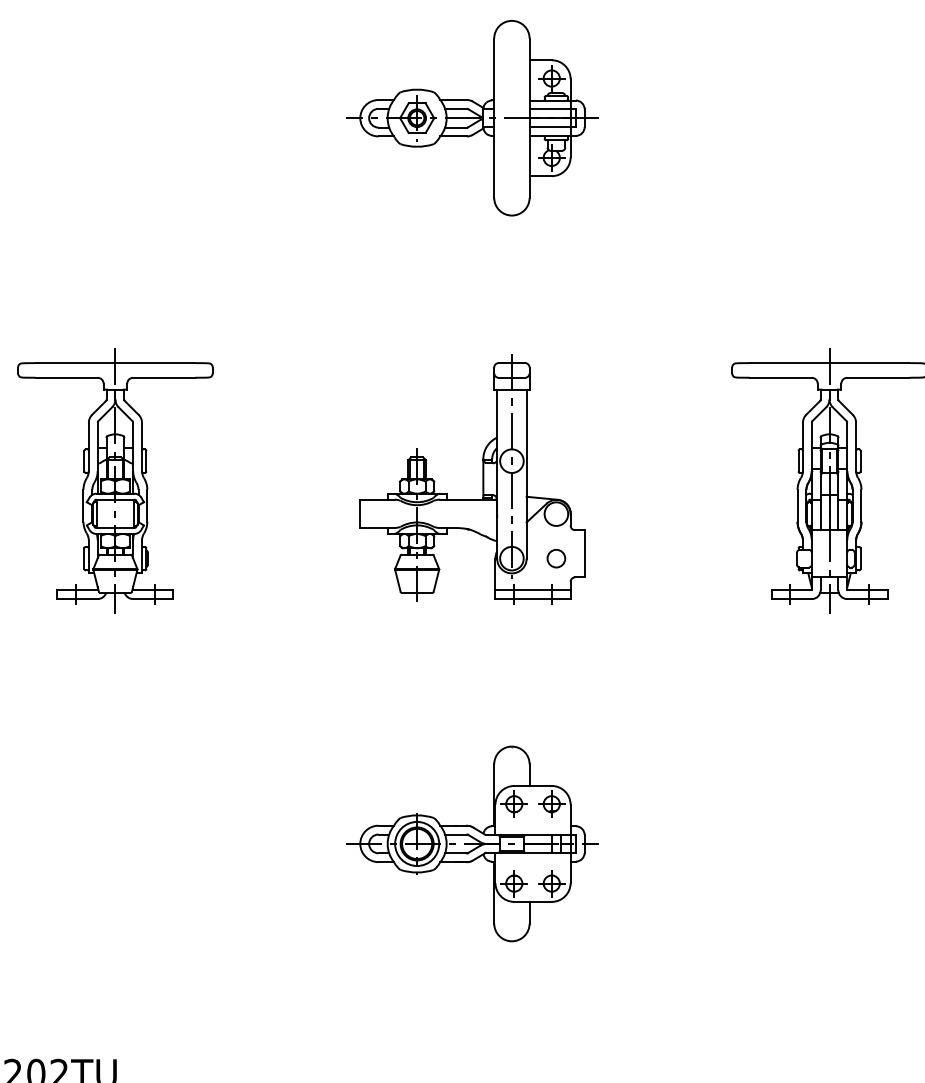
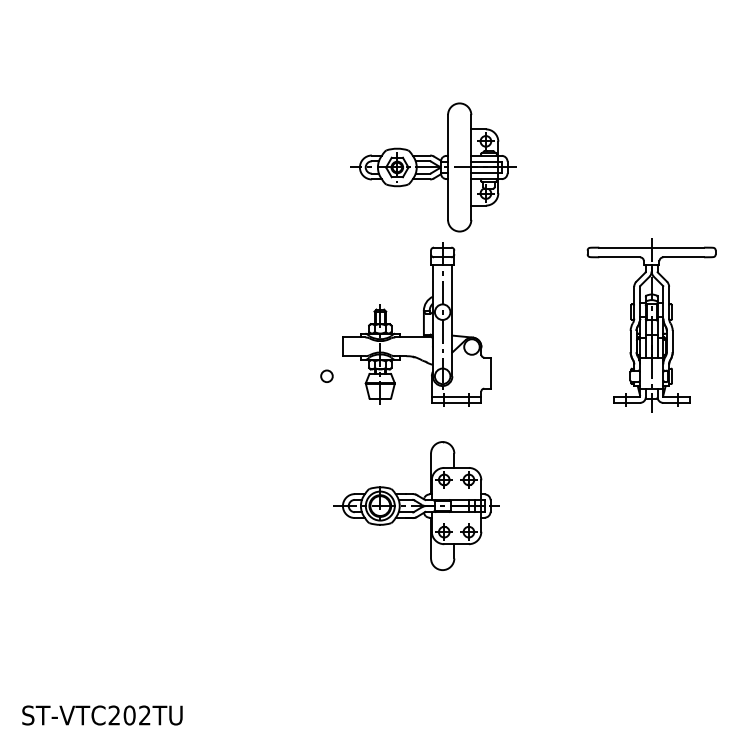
part: (472, 118) -> (433, 167), moved
part: (115, 481) -> (181, 325), removed
circle: (555, 557) -> (326, 375), moved
part: (472, 843) -> (416, 505), moved

